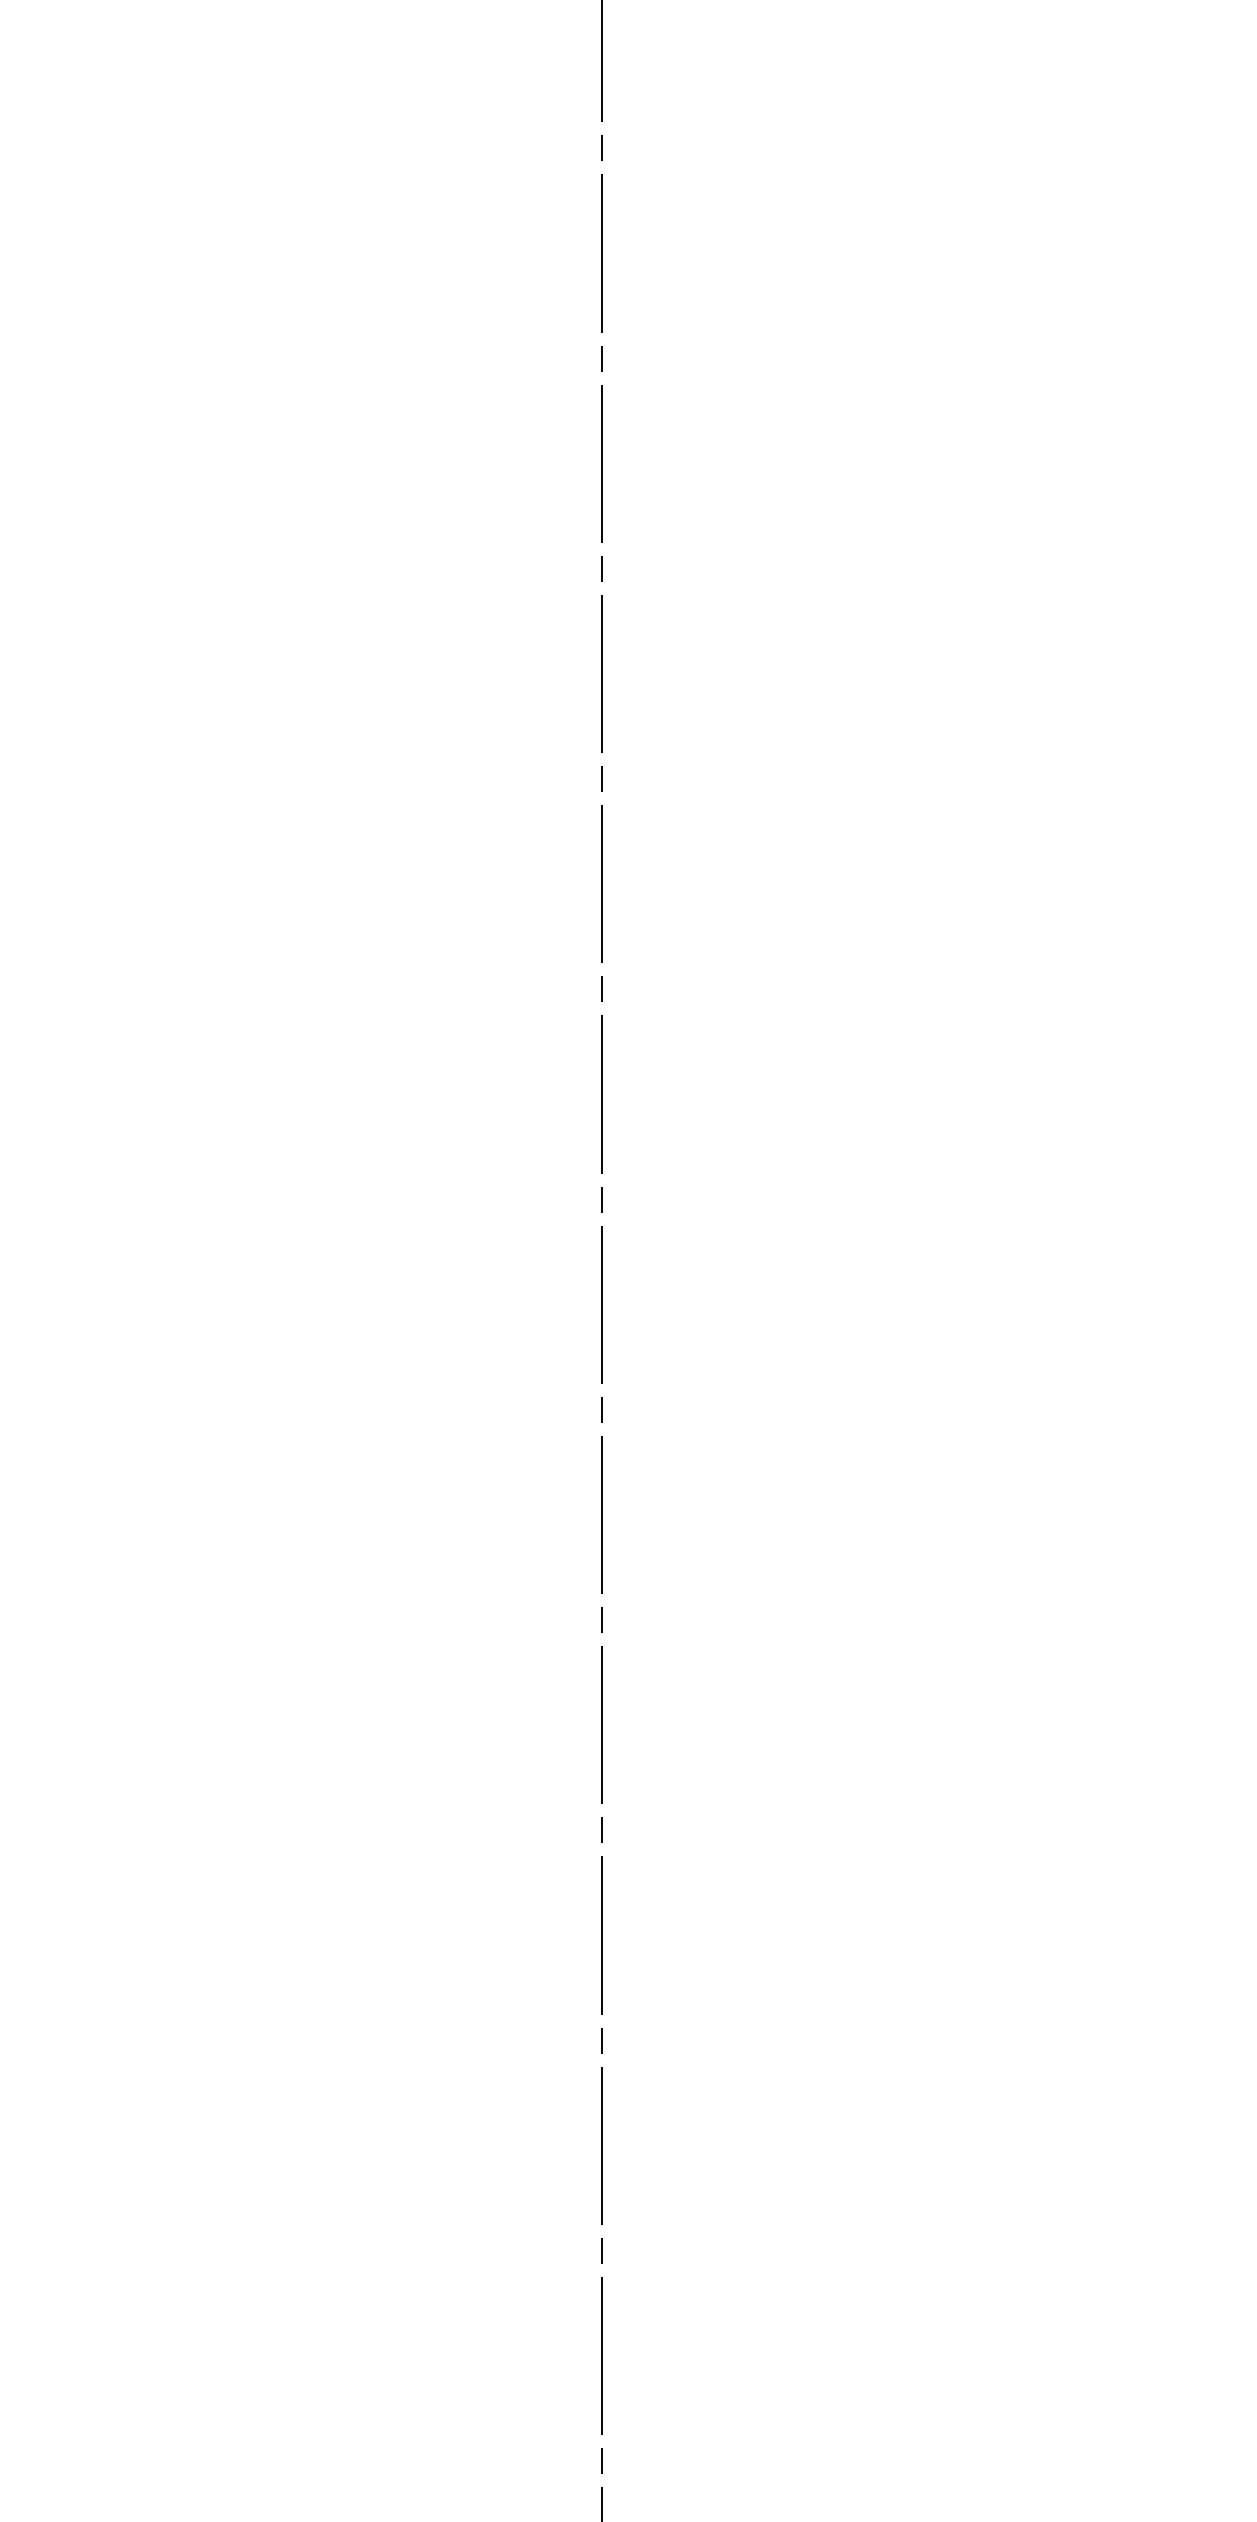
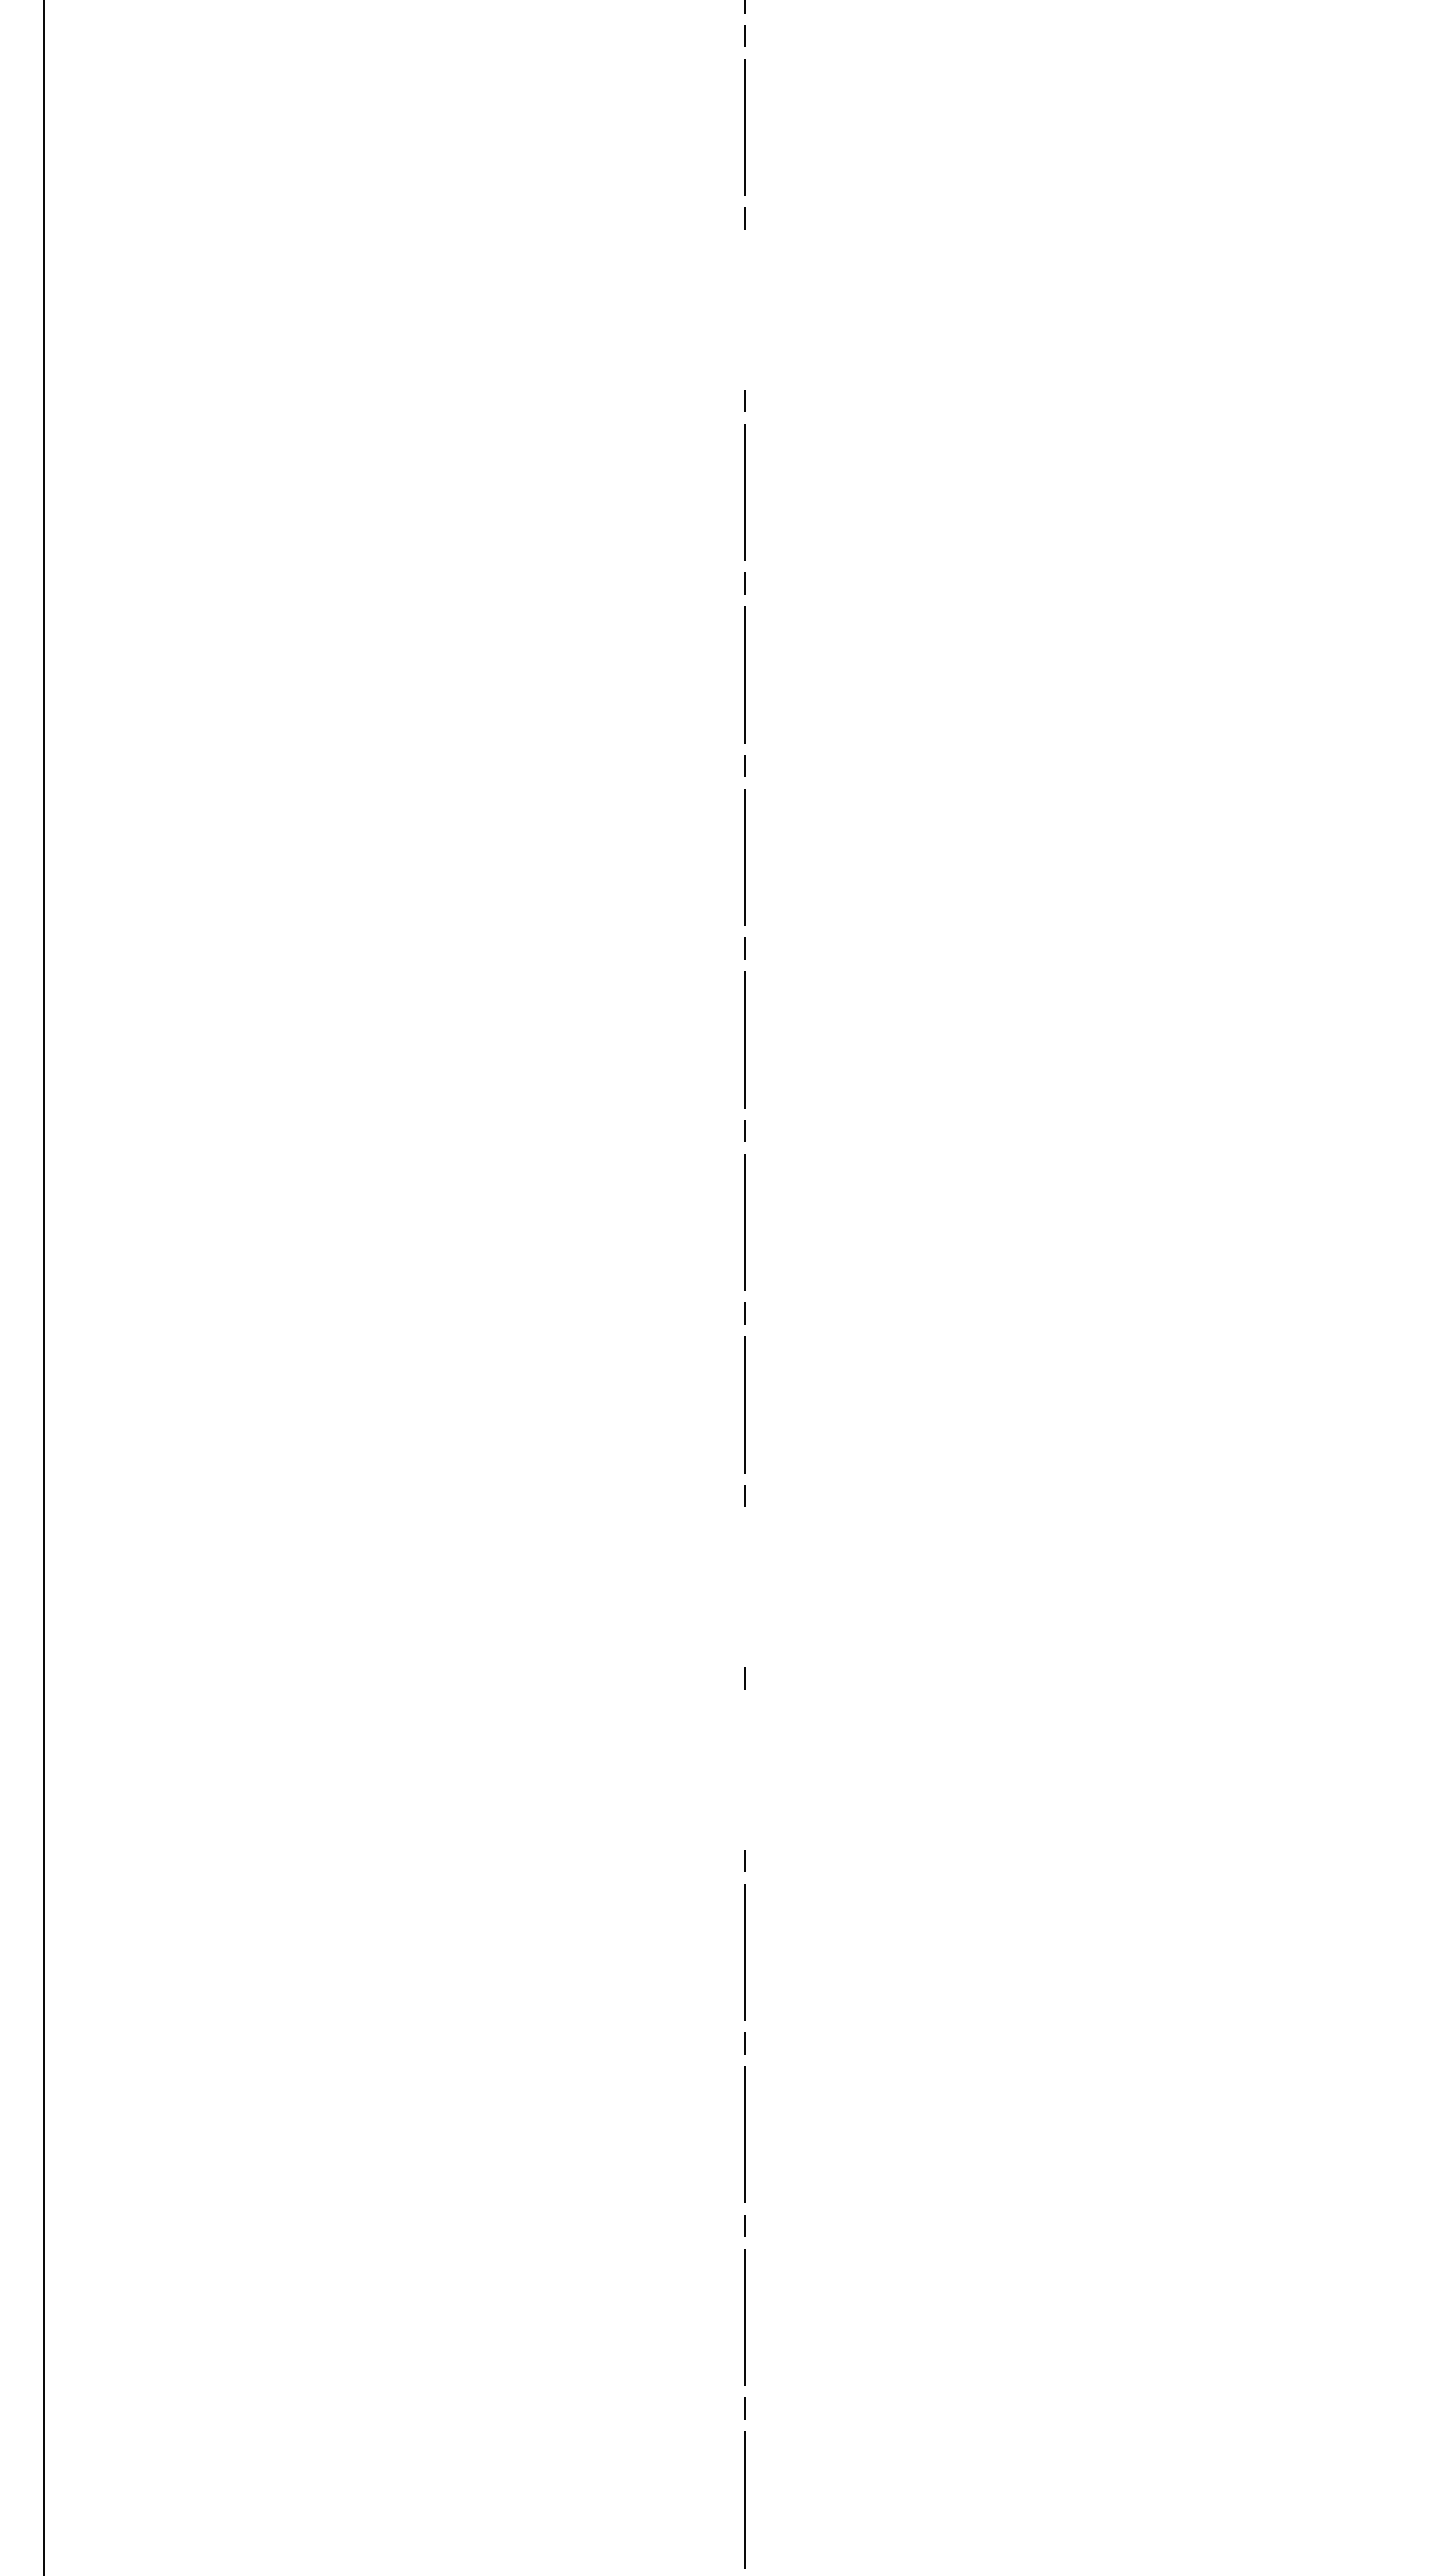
line: (601, 252) -> (744, 309), removed
line: (601, 1725) -> (744, 1587), removed
line: (601, 1935) -> (744, 1769), removed

